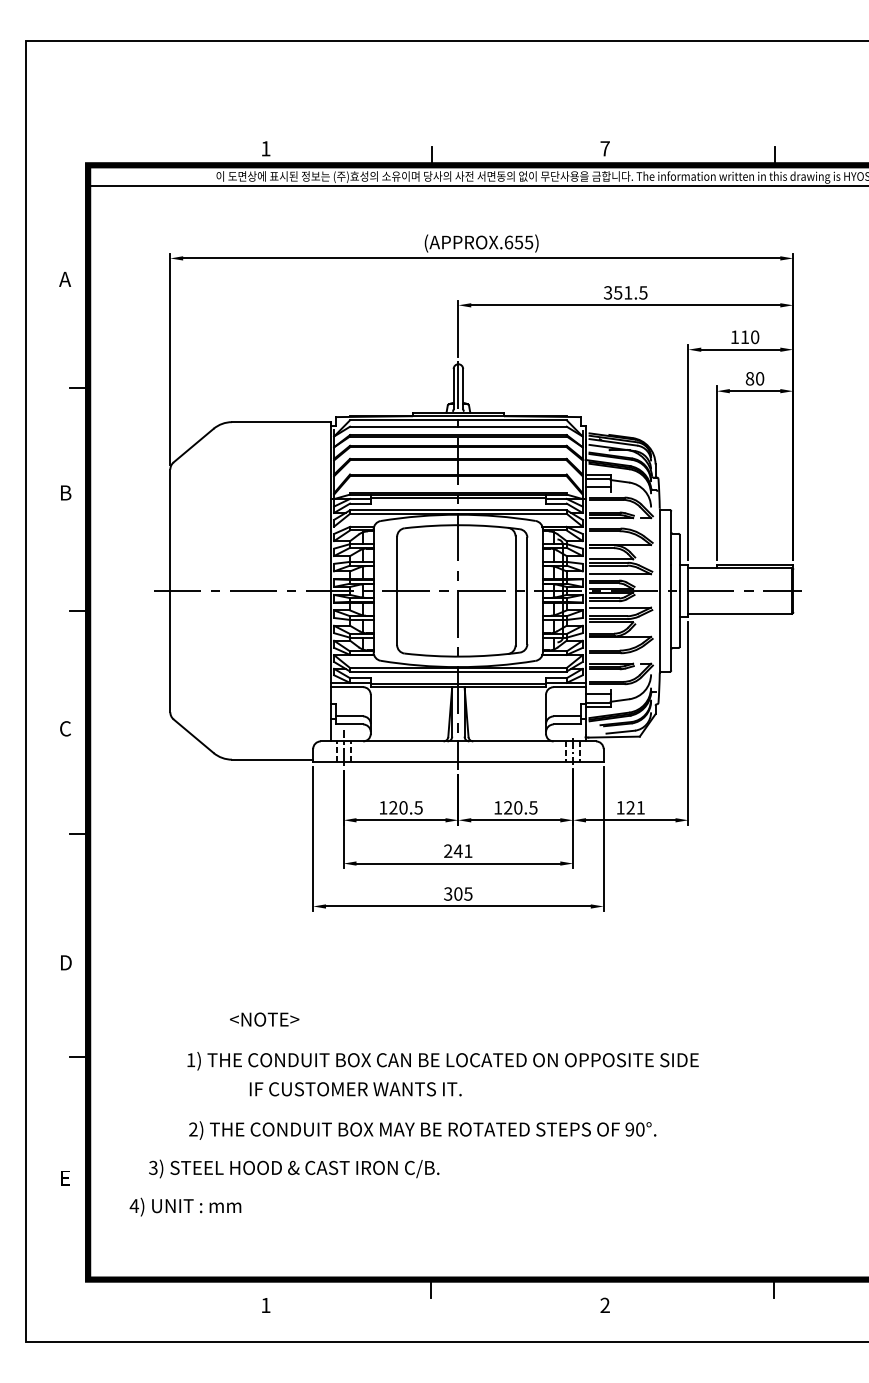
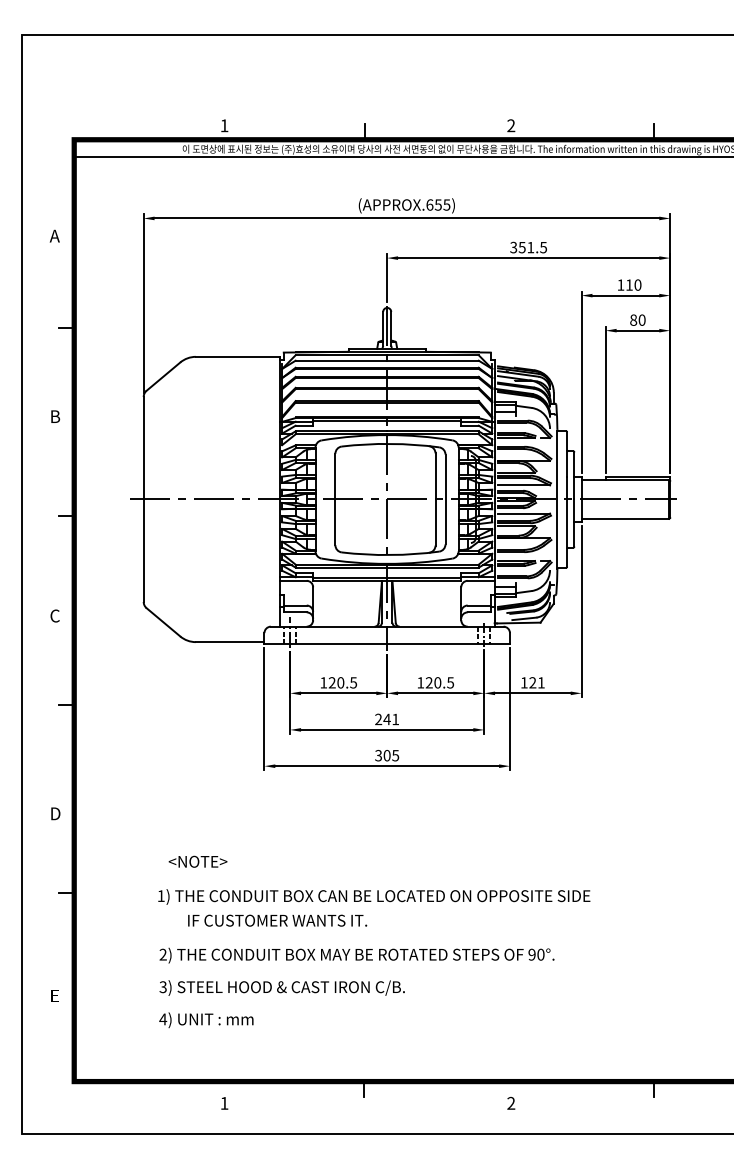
text: (604, 148) -> (510, 125), 7 -> 2
text: (264, 1019) -> (197, 861), moved
text: (355, 1089) -> (277, 920), moved
text: (294, 1168) -> (282, 987), moved
text: (185, 1206) -> (206, 1019), moved

